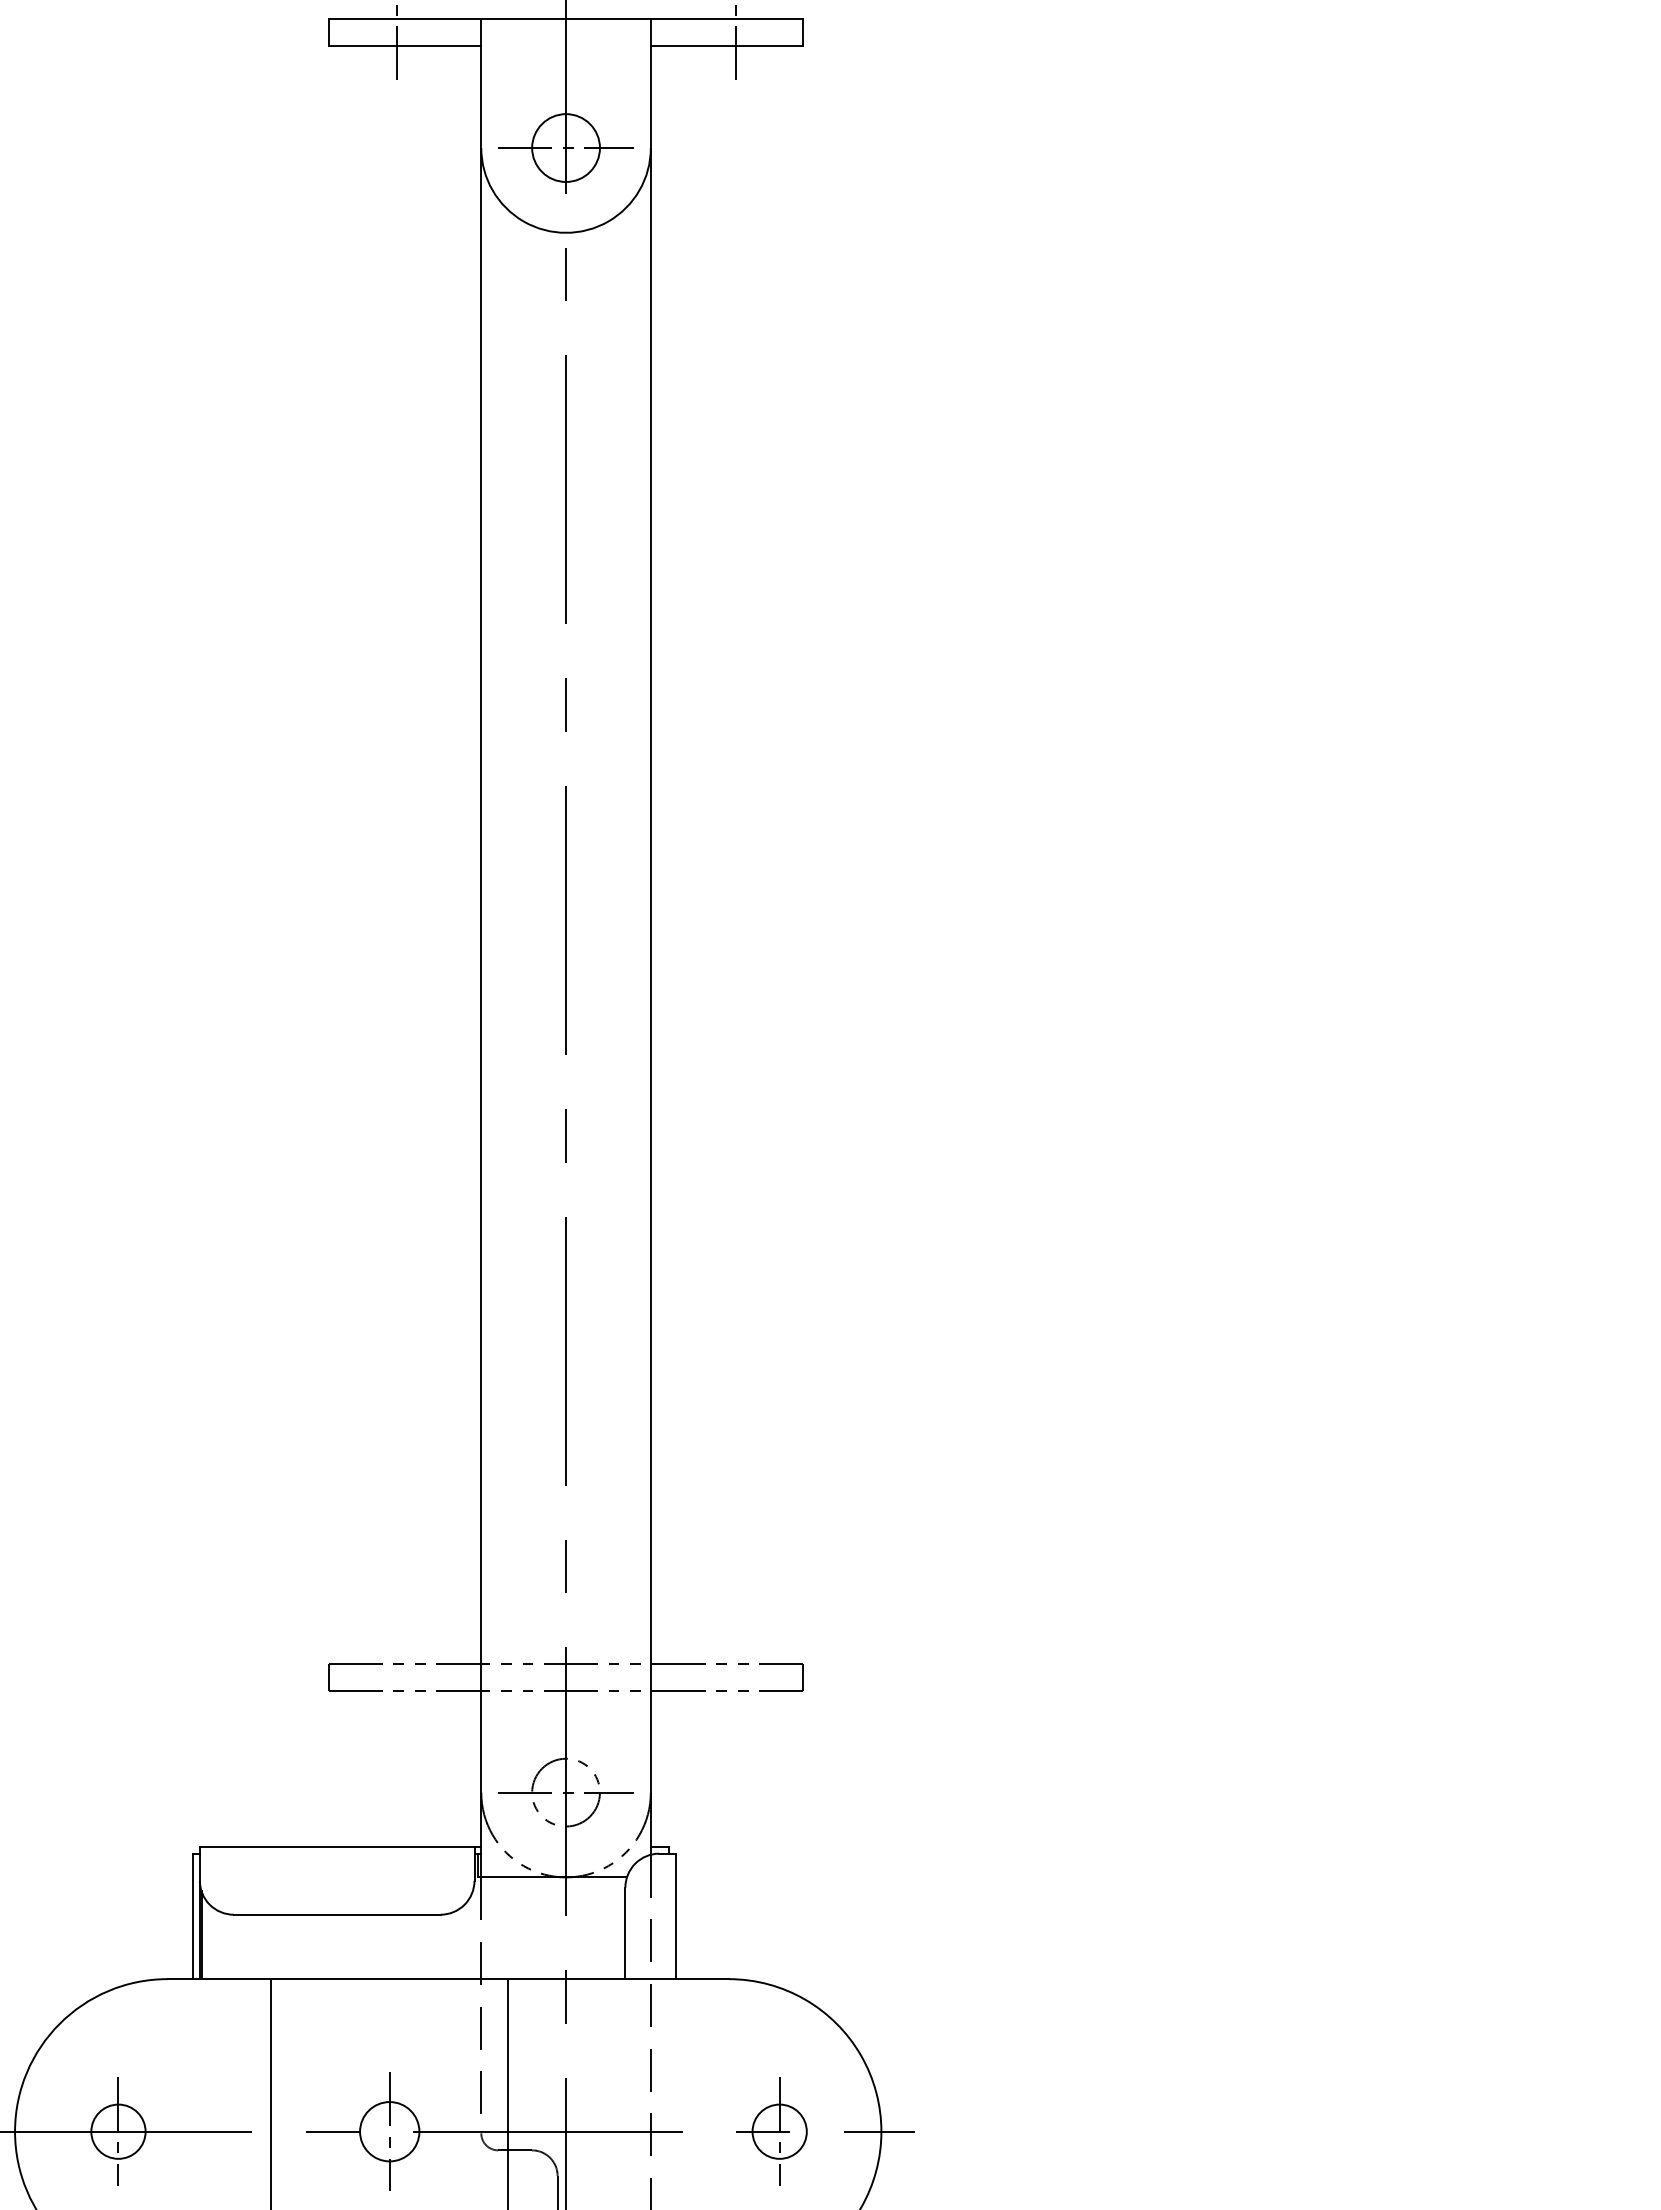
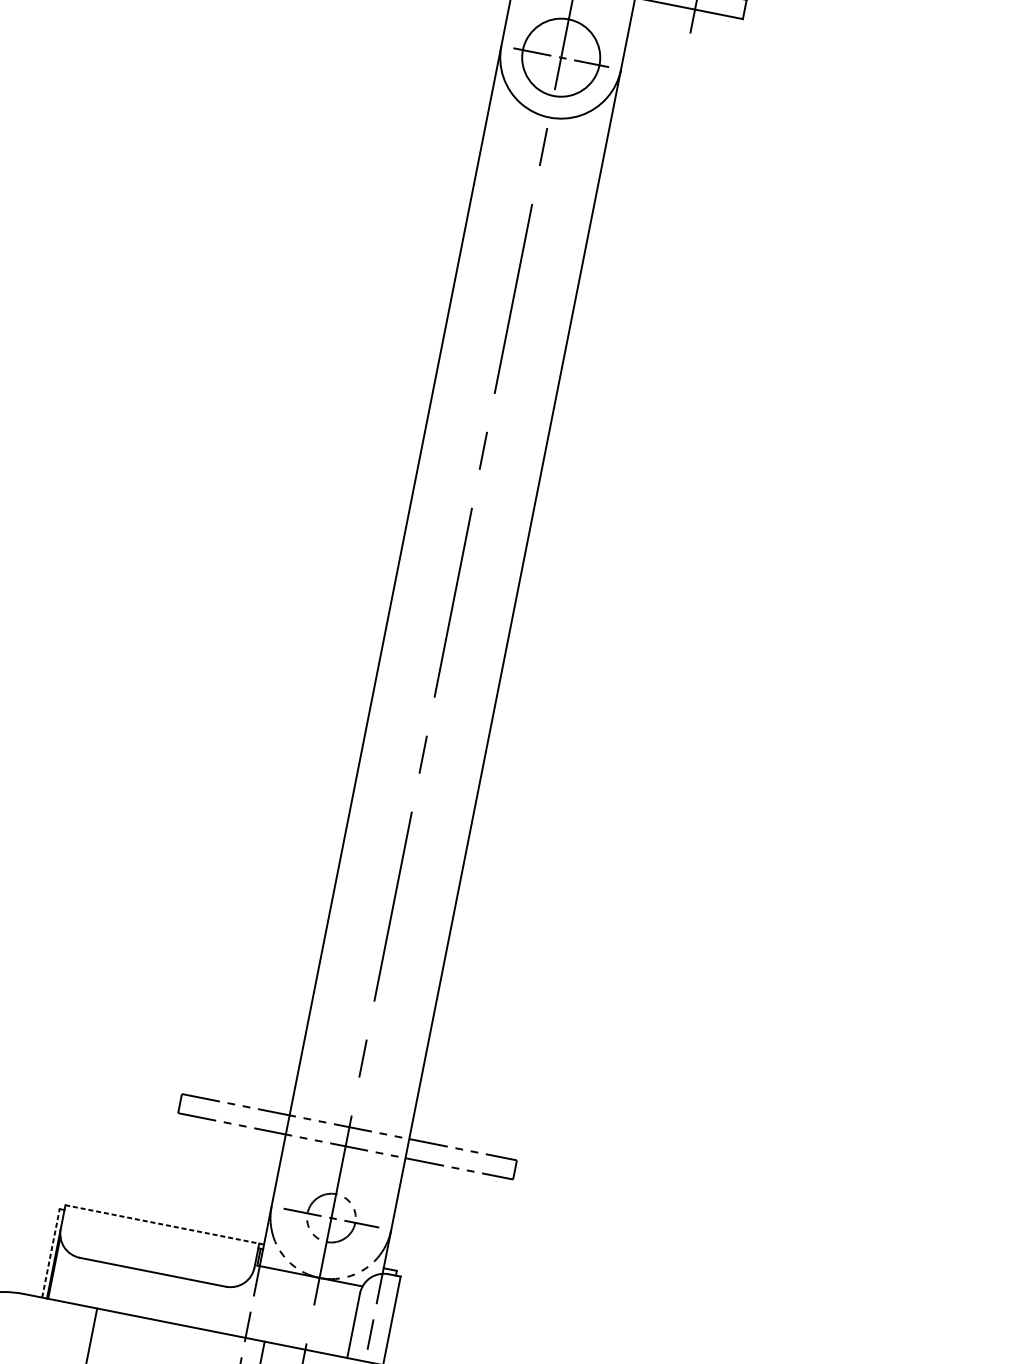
circle: (565, 147) -> (560, 57), size x1.6
line: (340, 1846) -> (164, 1224), solid -> dashed
line: (193, 1916) -> (51, 1253), solid -> dashed

